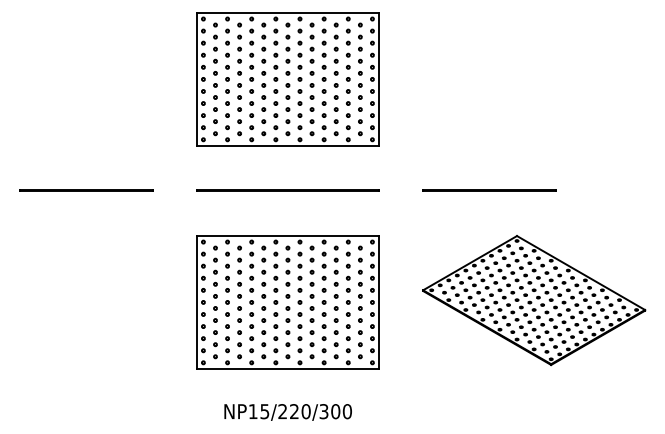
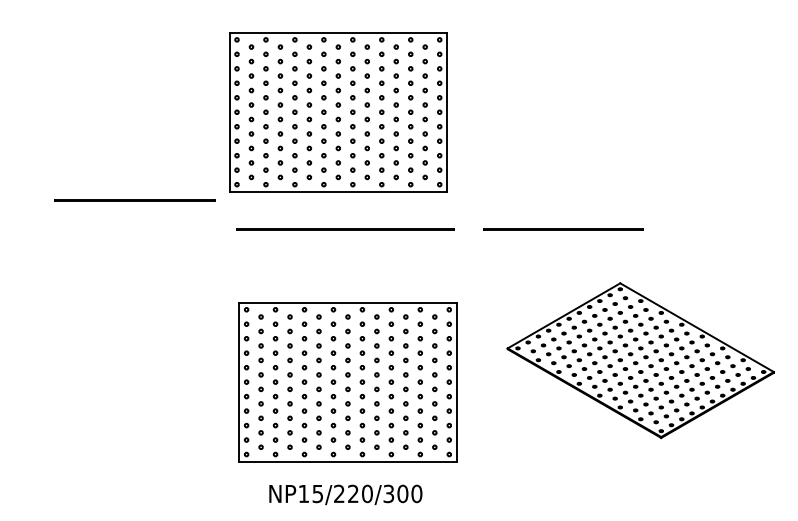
part: (287, 79) -> (337, 112), moved
line: (86, 190) -> (135, 199), moved
line: (489, 190) -> (563, 228), moved
part: (287, 302) -> (347, 382), moved

